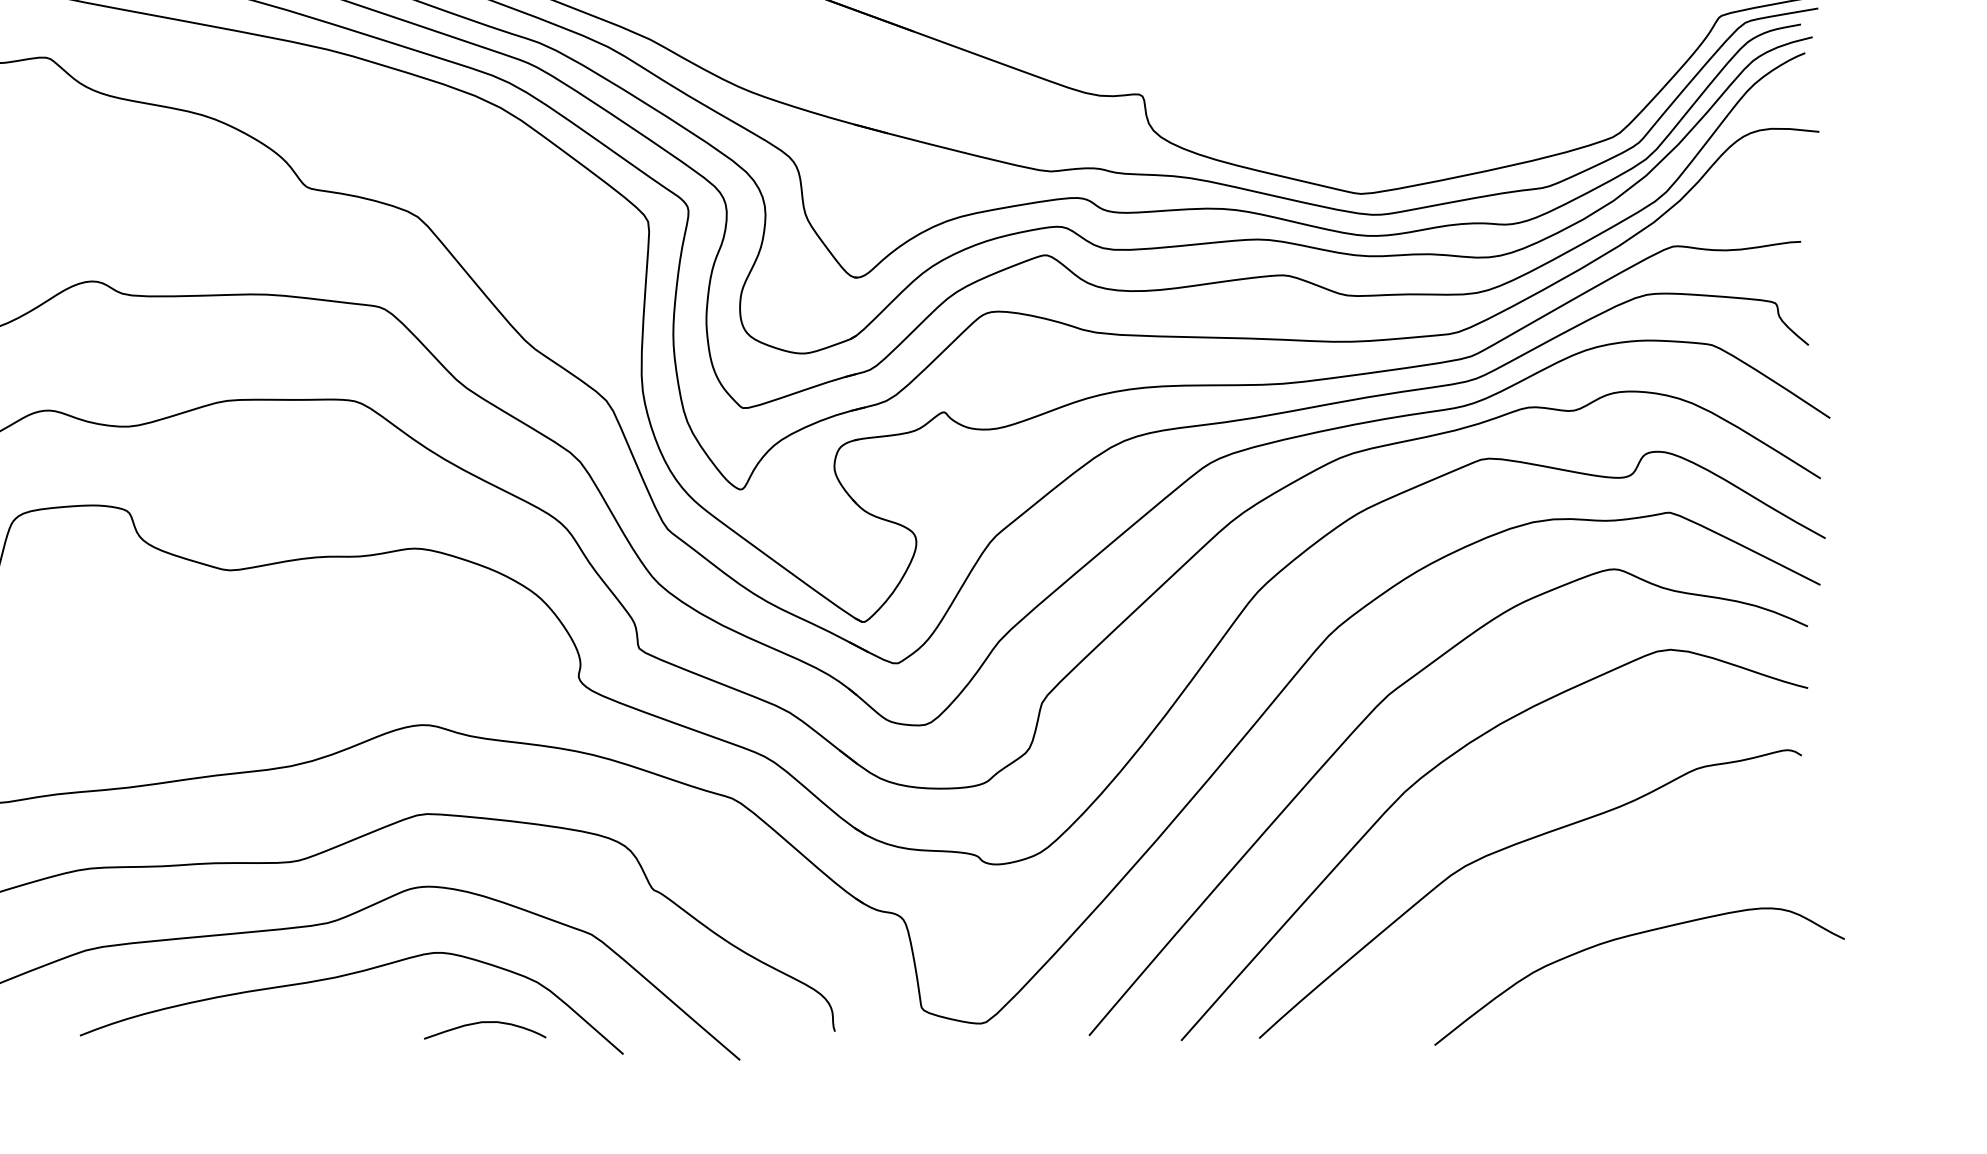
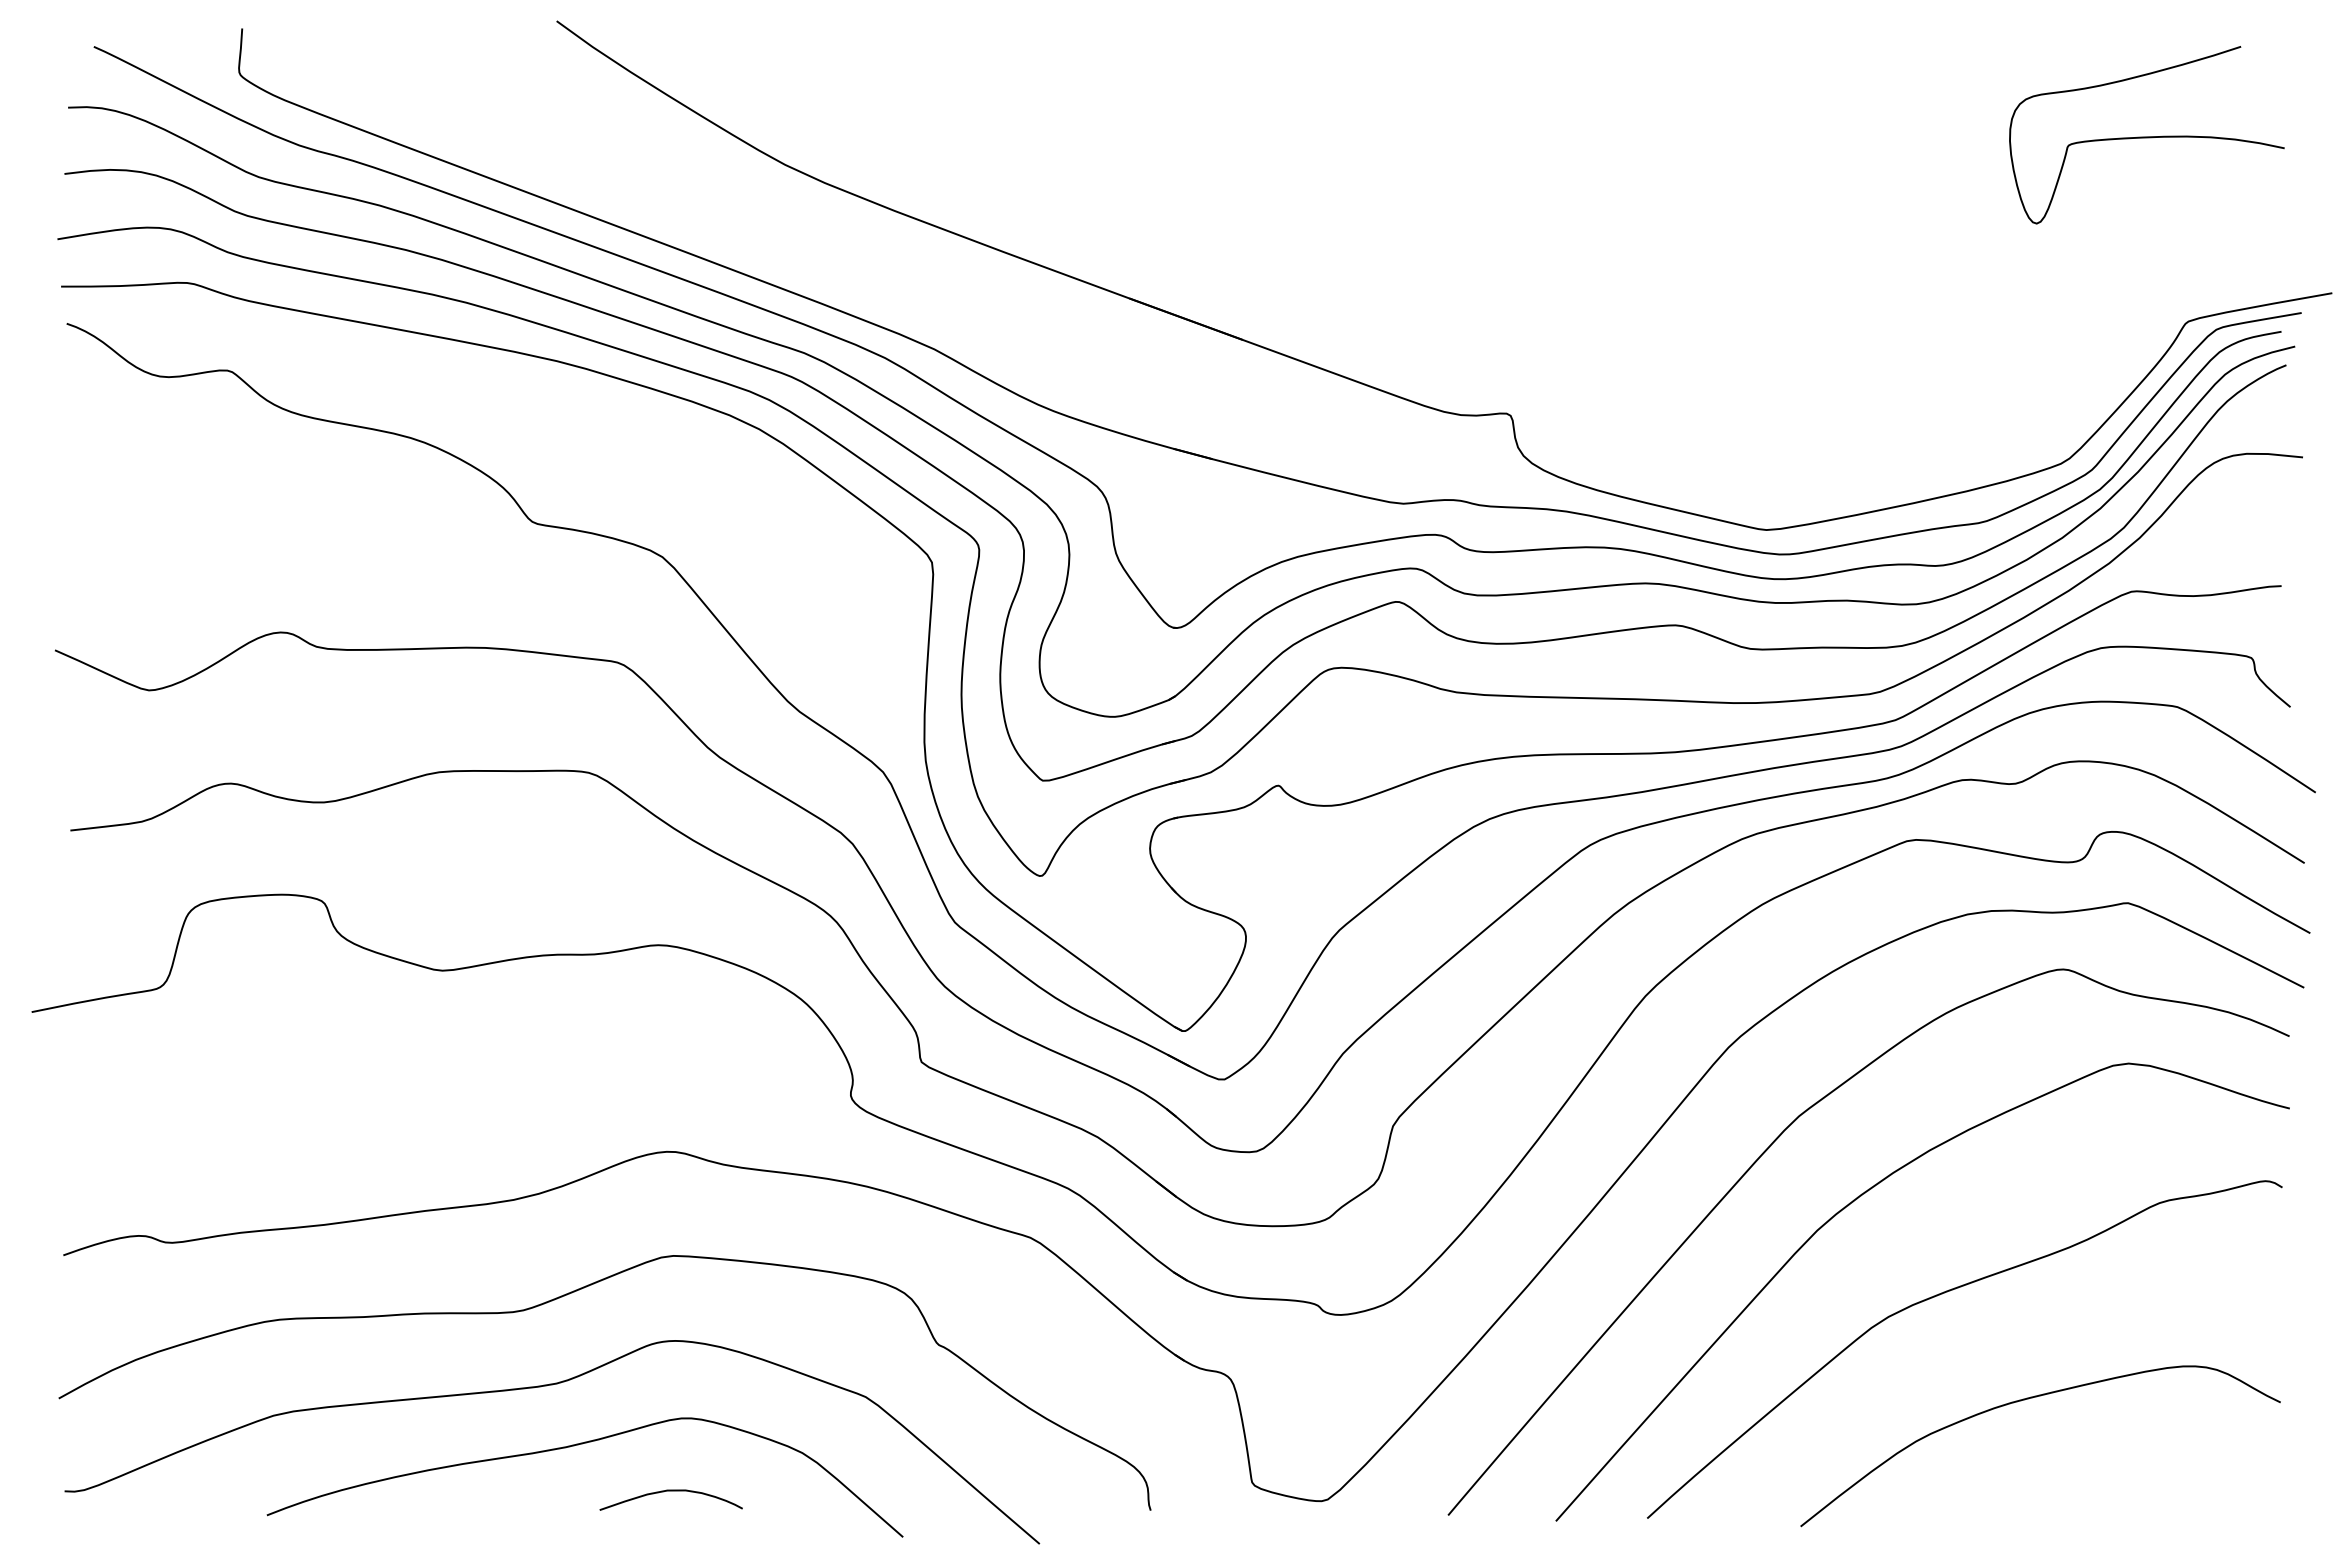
curve: (1629, 936) -> (2028, 1399), moved
curve: (484, 1023) -> (670, 1491), moved

